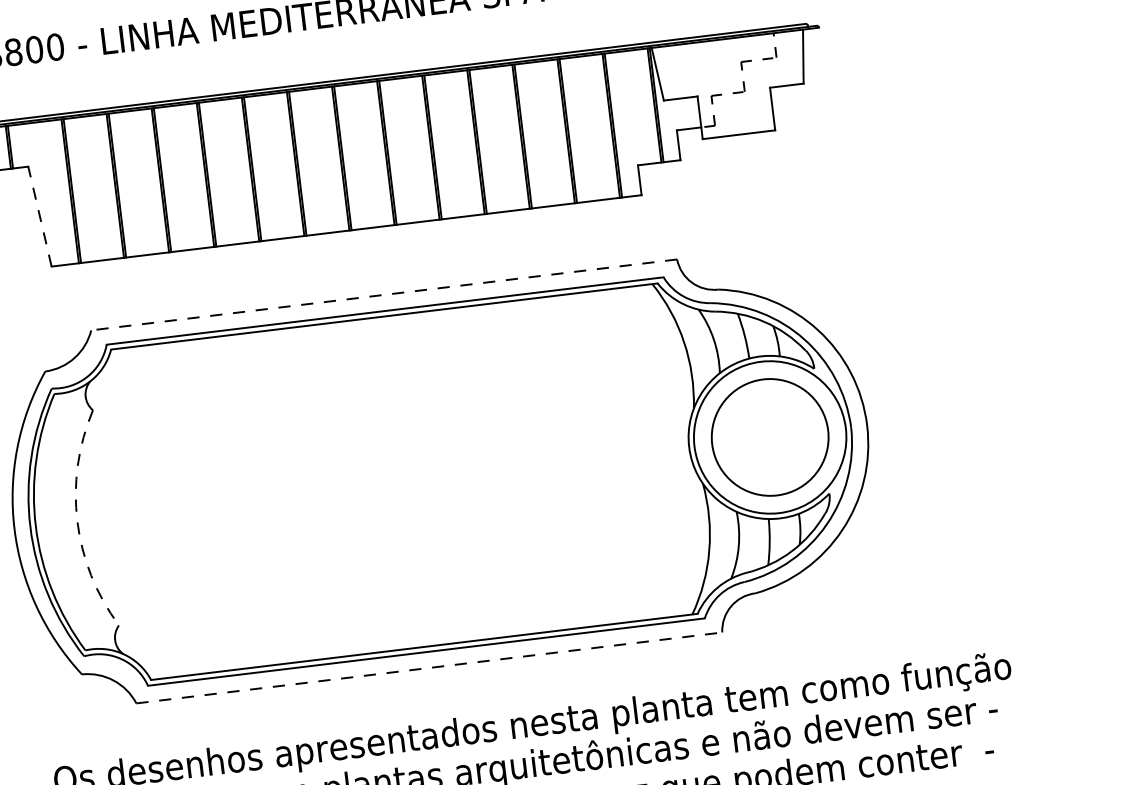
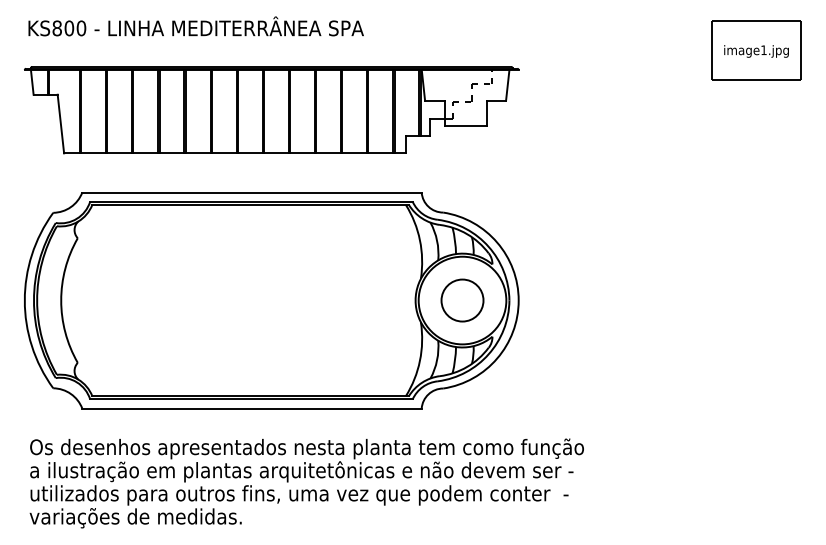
line: (39, 217) -> (60, 124), dashed -> solid
line: (385, 294) -> (252, 192), dashed -> solid
circle: (770, 437) -> (462, 300), size x0.62
arc: (77, 521) -> (61, 300), dashed -> solid
line: (430, 667) -> (252, 408), dashed -> solid

